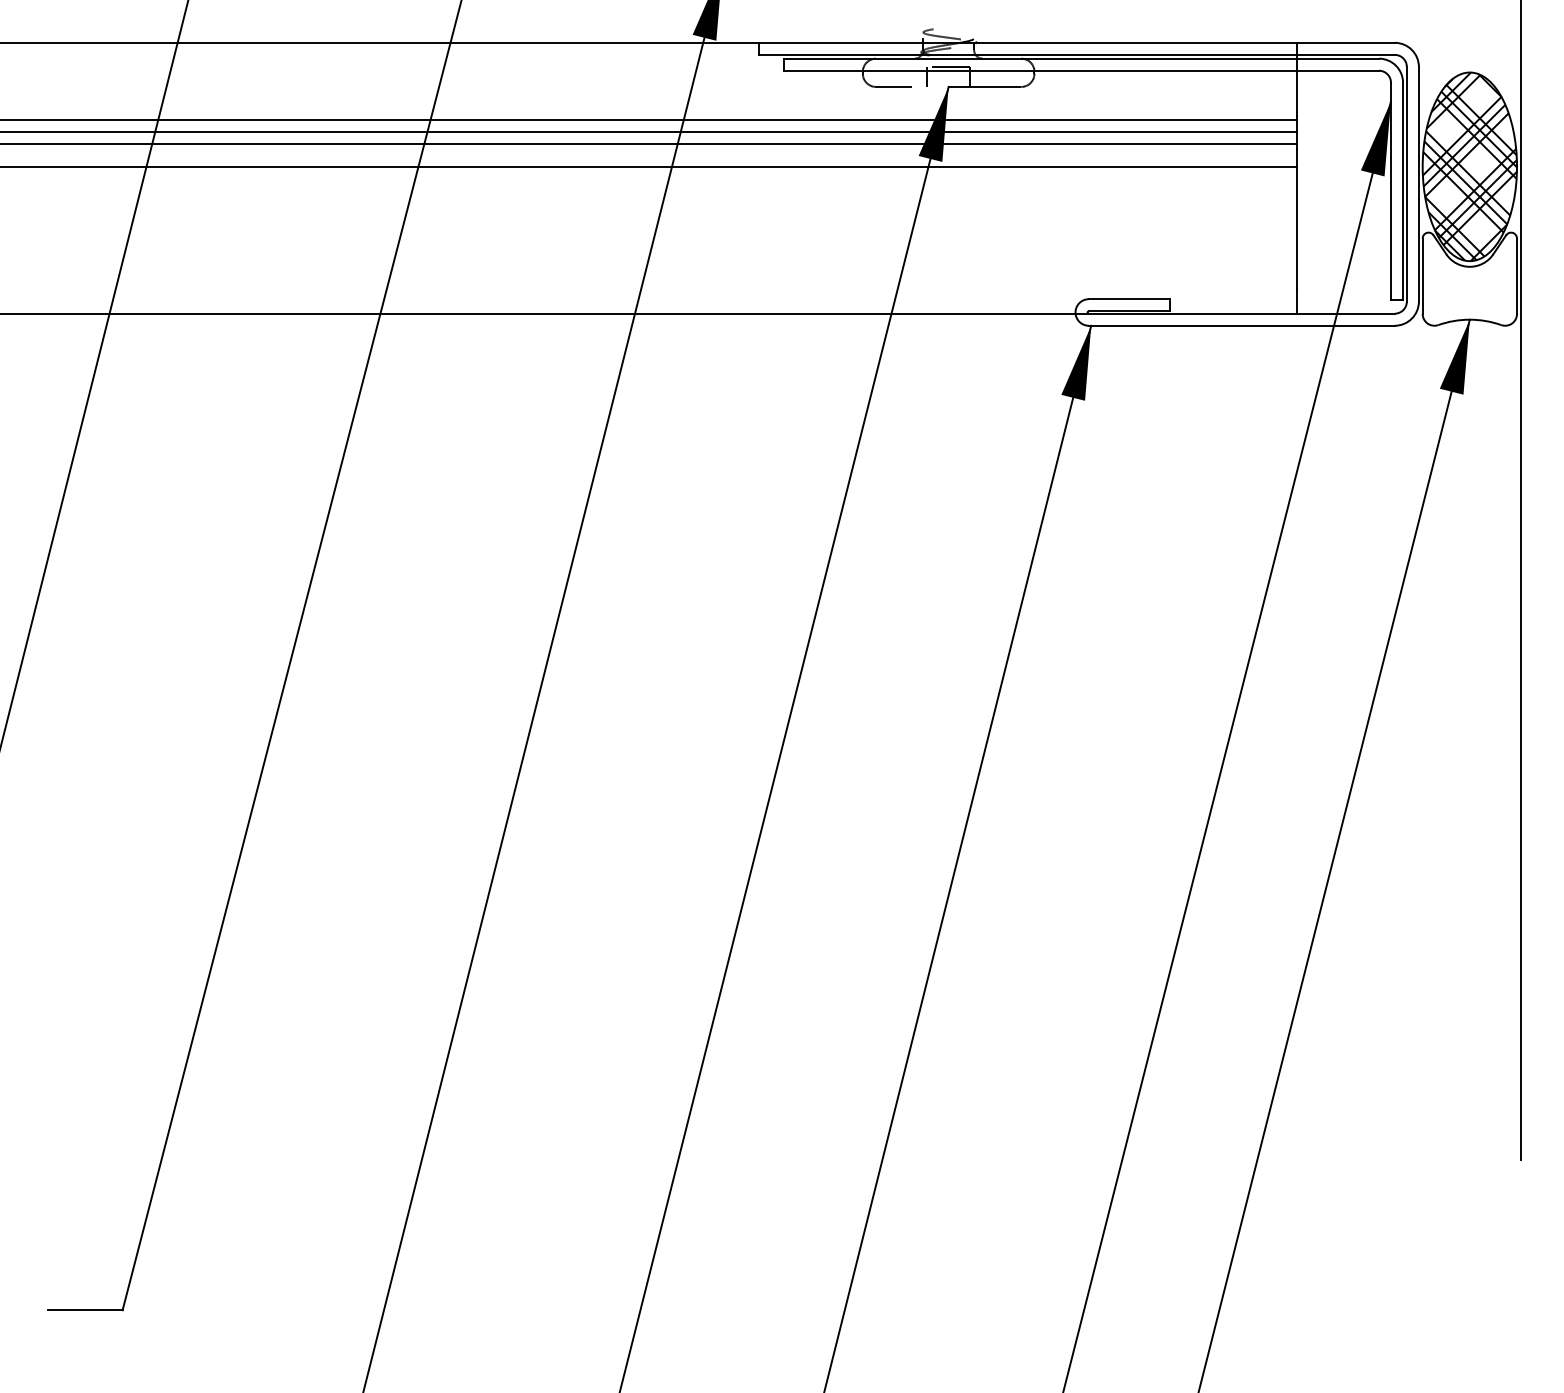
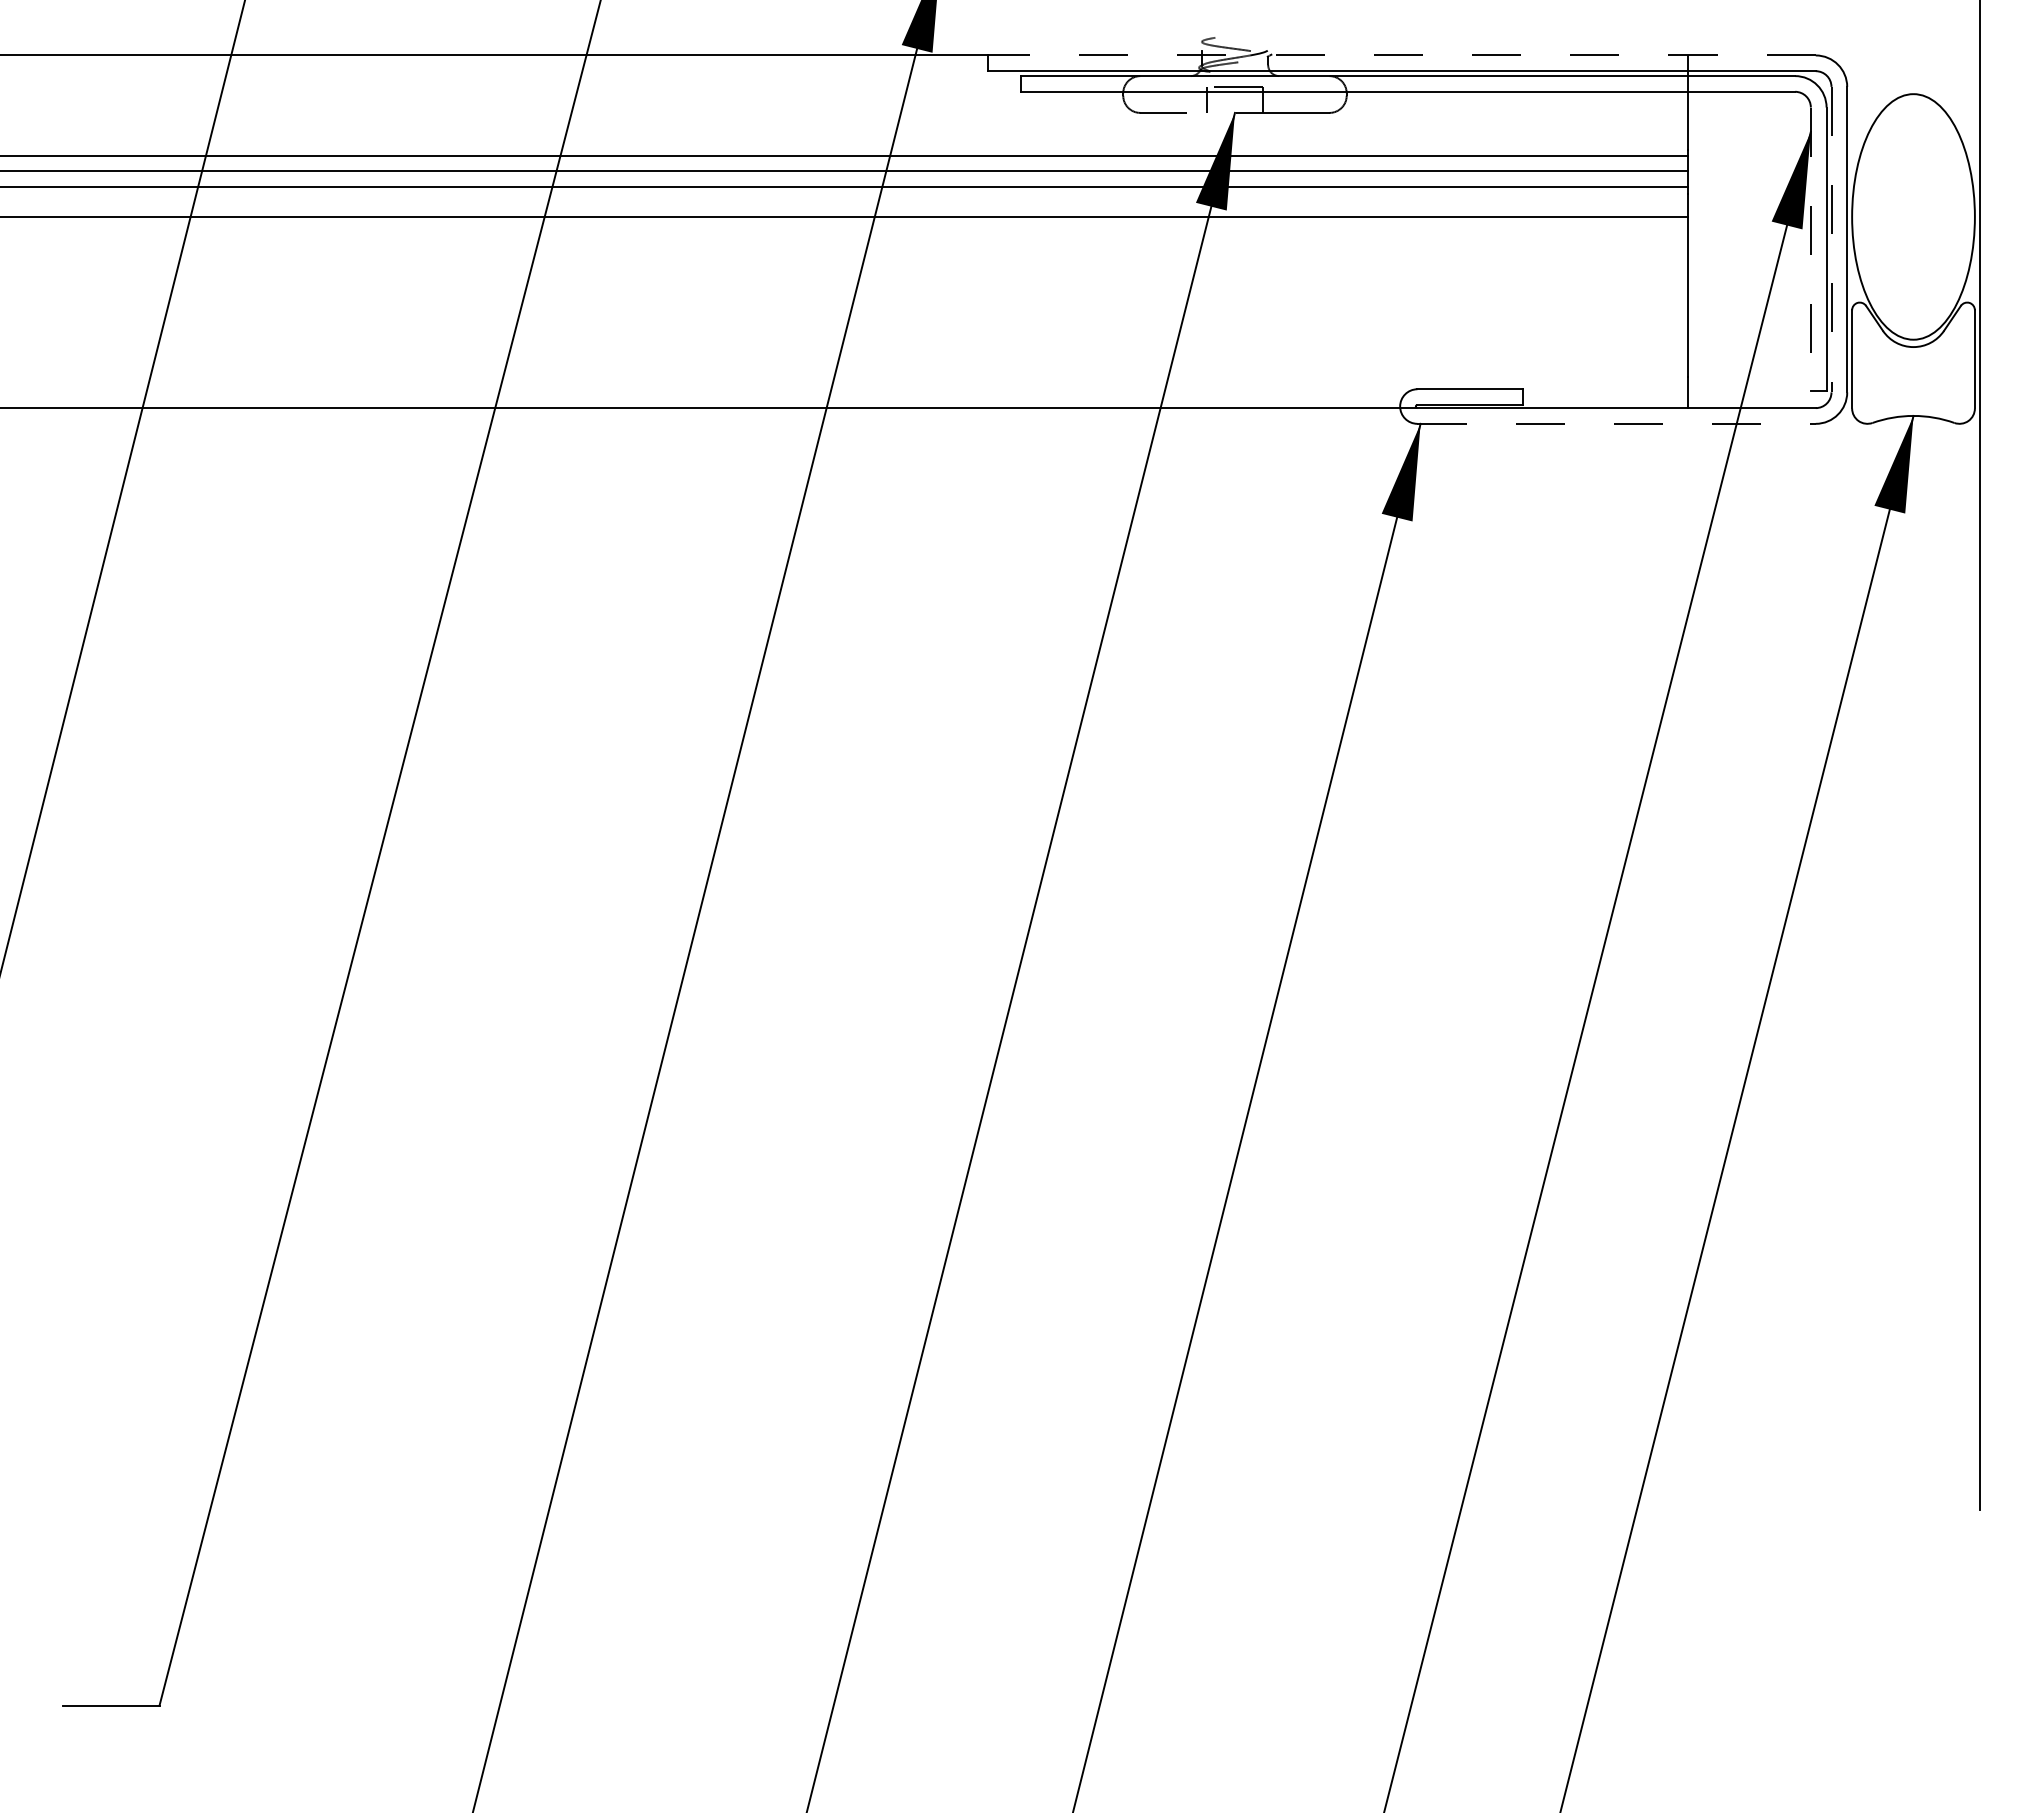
line: (1076, 42) -> (1401, 55), solid -> dashed
hatch: (1469, 166) -> (1913, 216), removed
line: (1406, 184) -> (1831, 239), solid -> dashed
line: (1390, 191) -> (1810, 249), solid -> dashed
line: (1242, 325) -> (1617, 423), solid -> dashed

